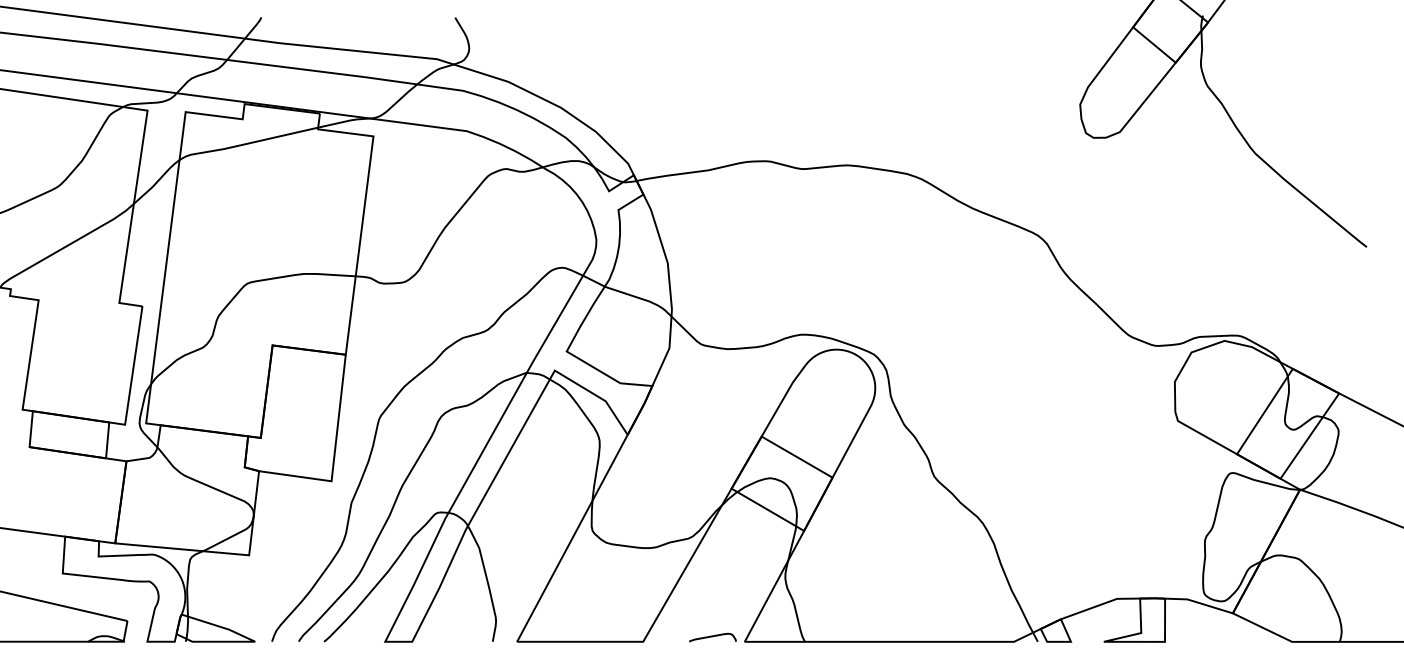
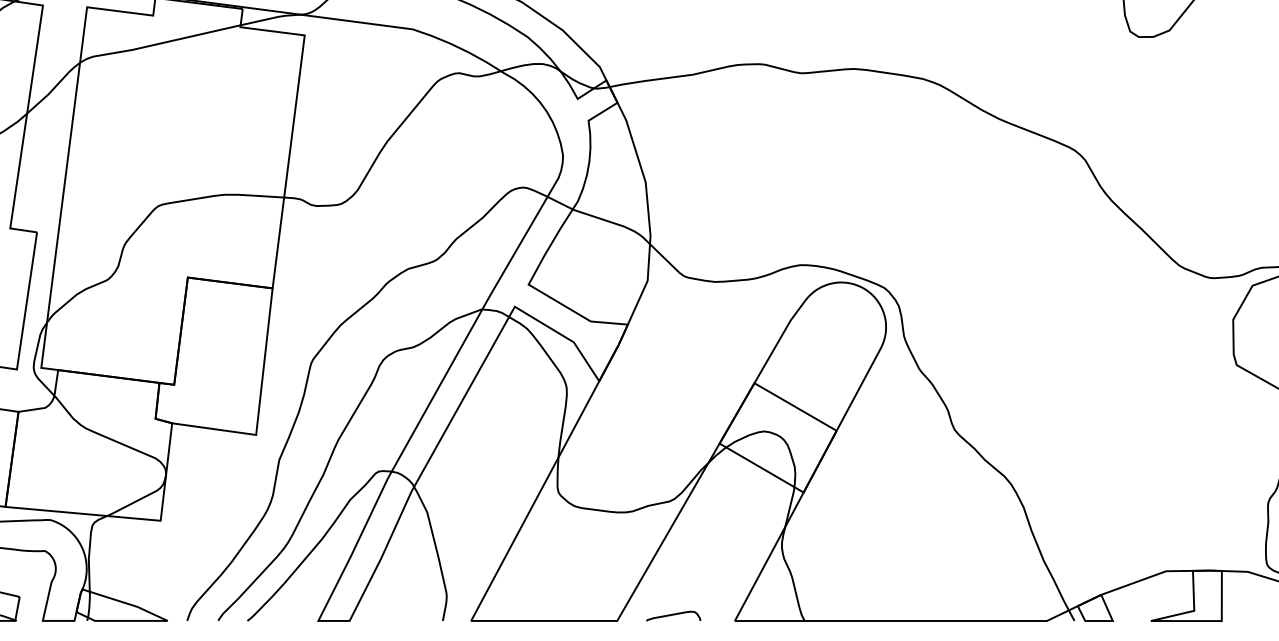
curve: (712, 637) -> (673, 615), moved

